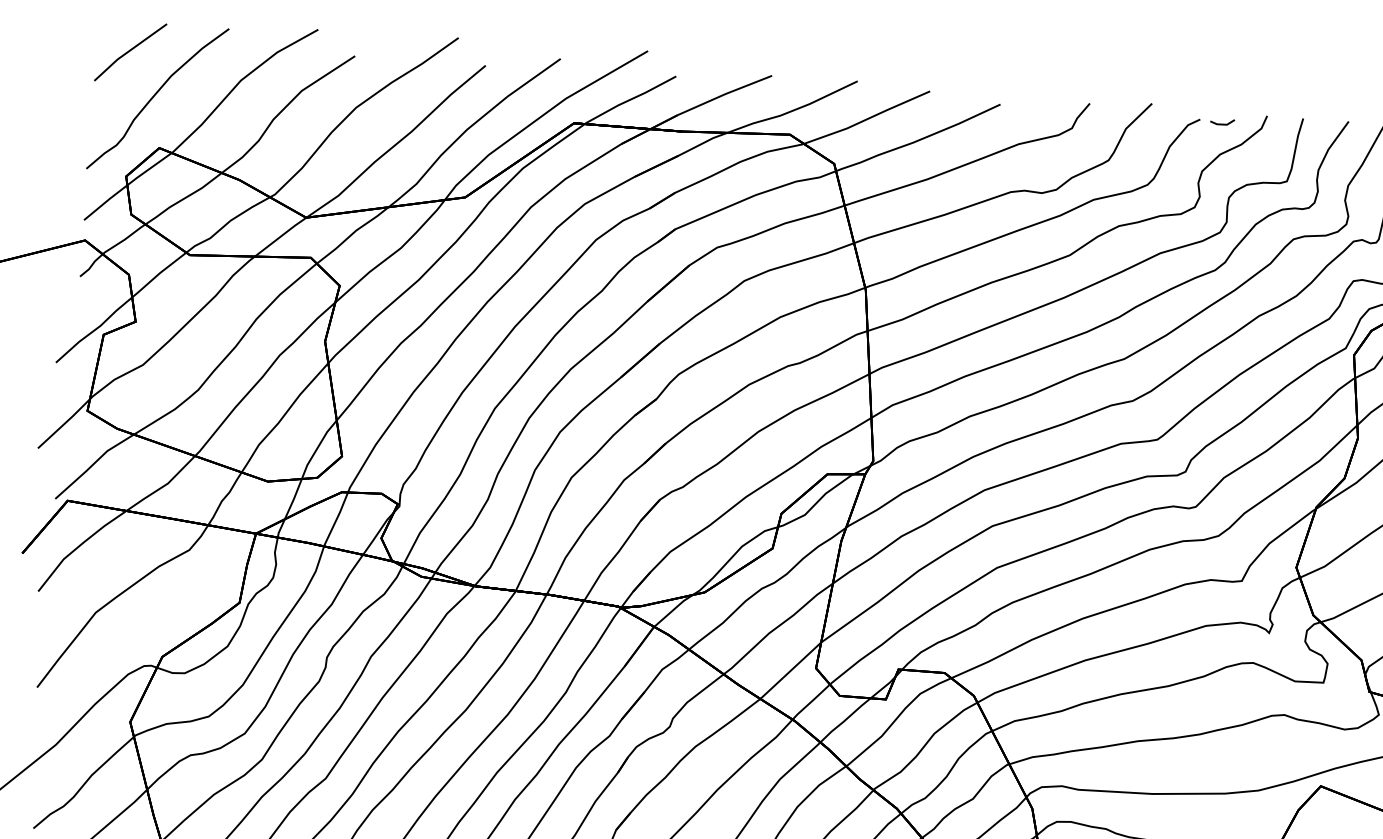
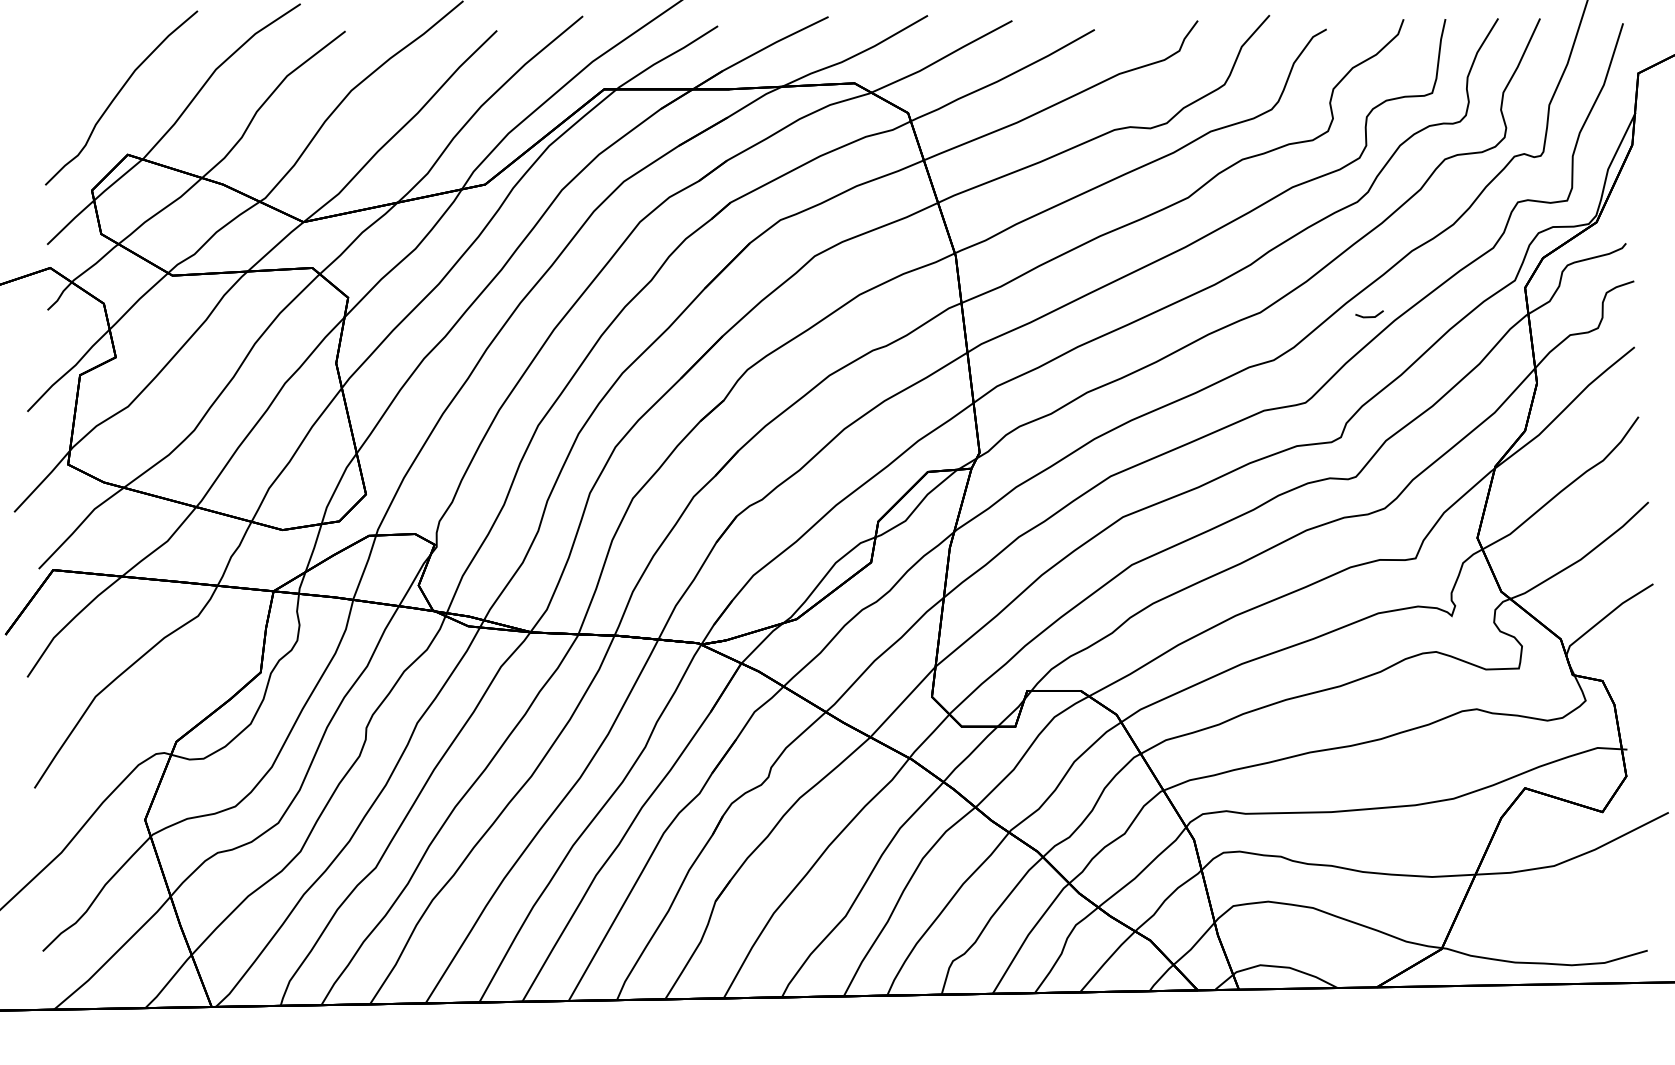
line: (130, 51) -> (85, 45), removed
line: (1222, 123) -> (1369, 316), moved

